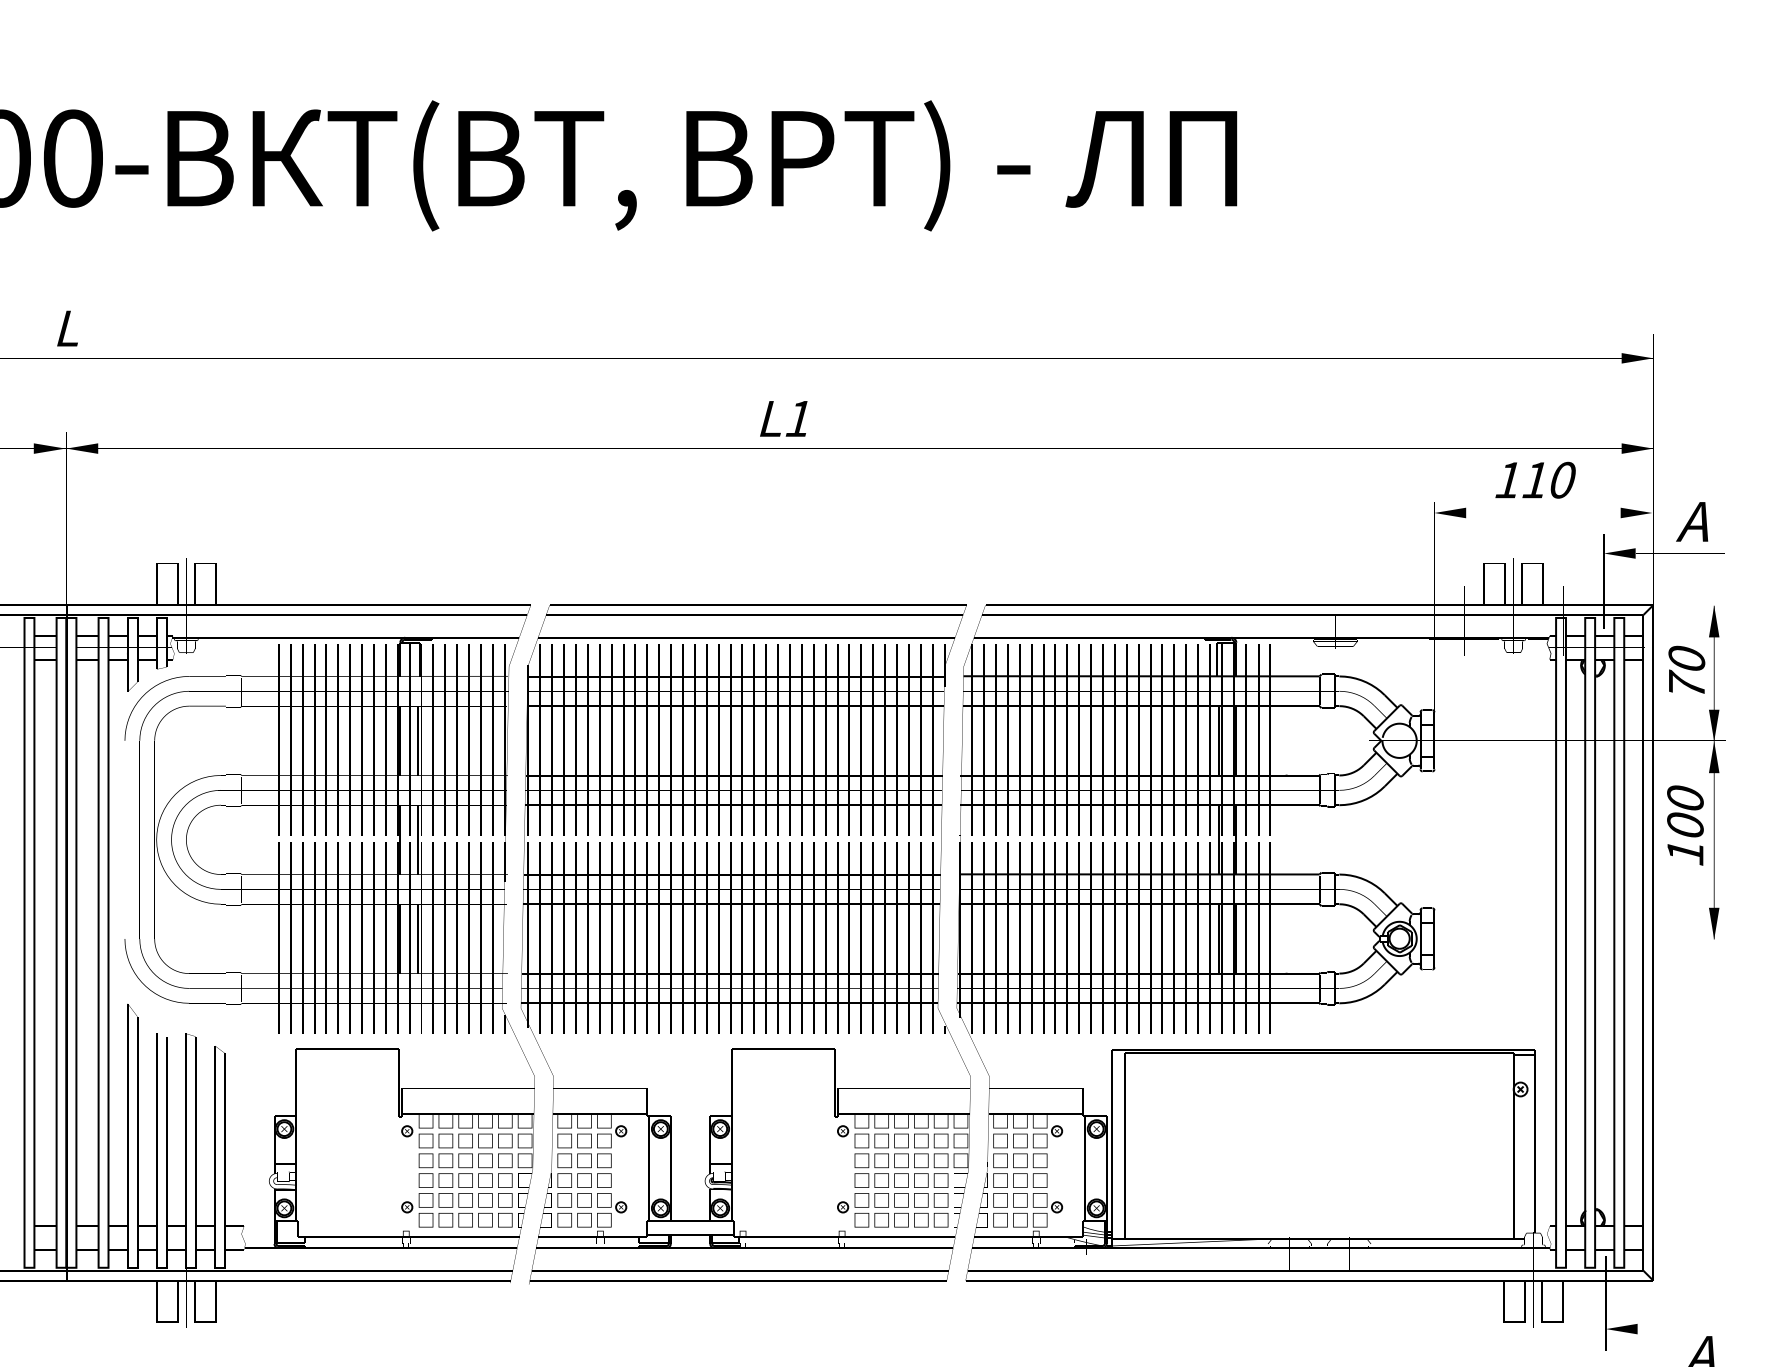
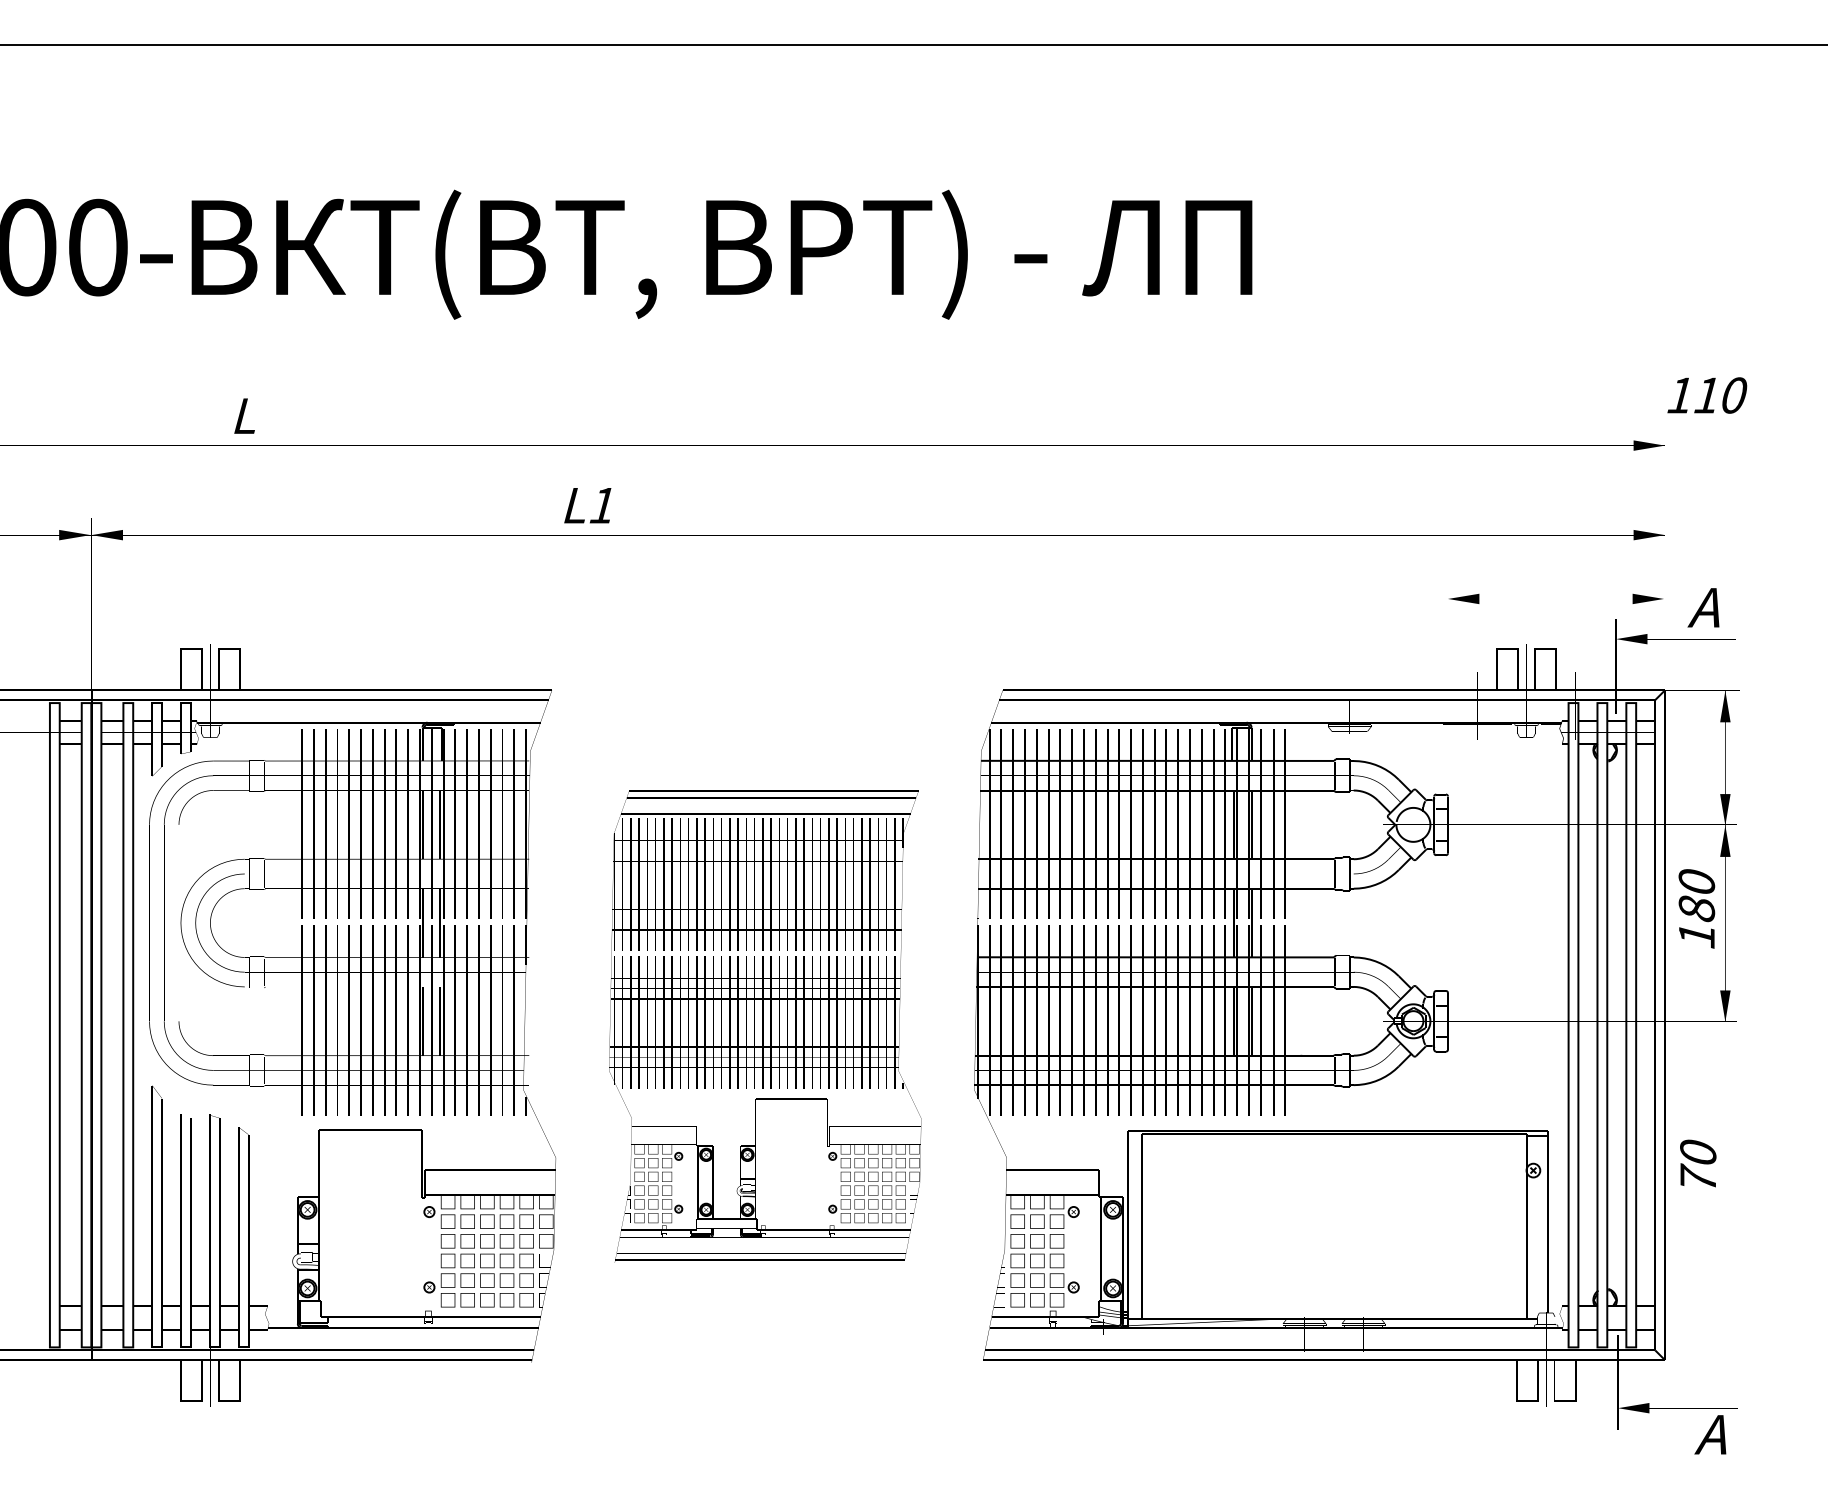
text: (67, 327) -> (244, 415), moved
text: (783, 418) -> (587, 505), moved
text: (1535, 480) -> (1707, 395), moved
text: (1687, 669) -> (1698, 1163), moved
text: (1685, 825) -> (1696, 908), 100 -> 180
part: (746, 944) -> (765, 1026), size x0.7

